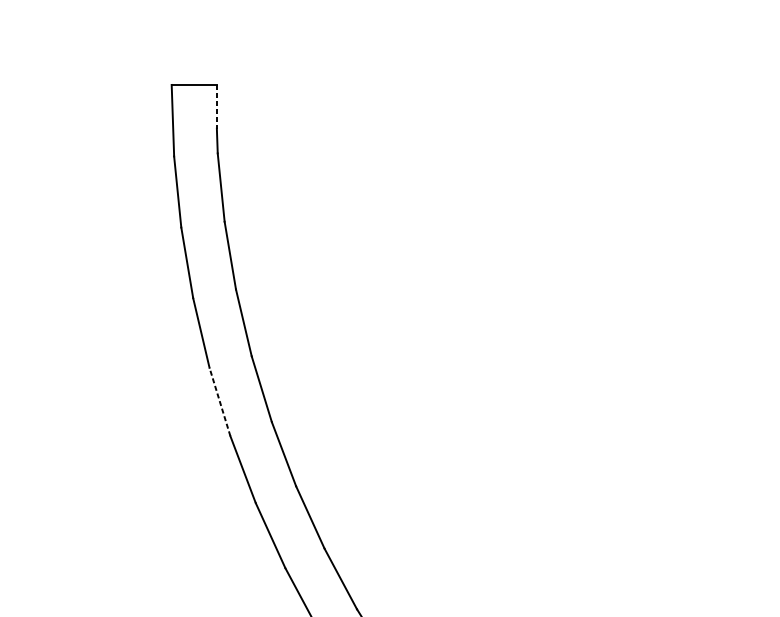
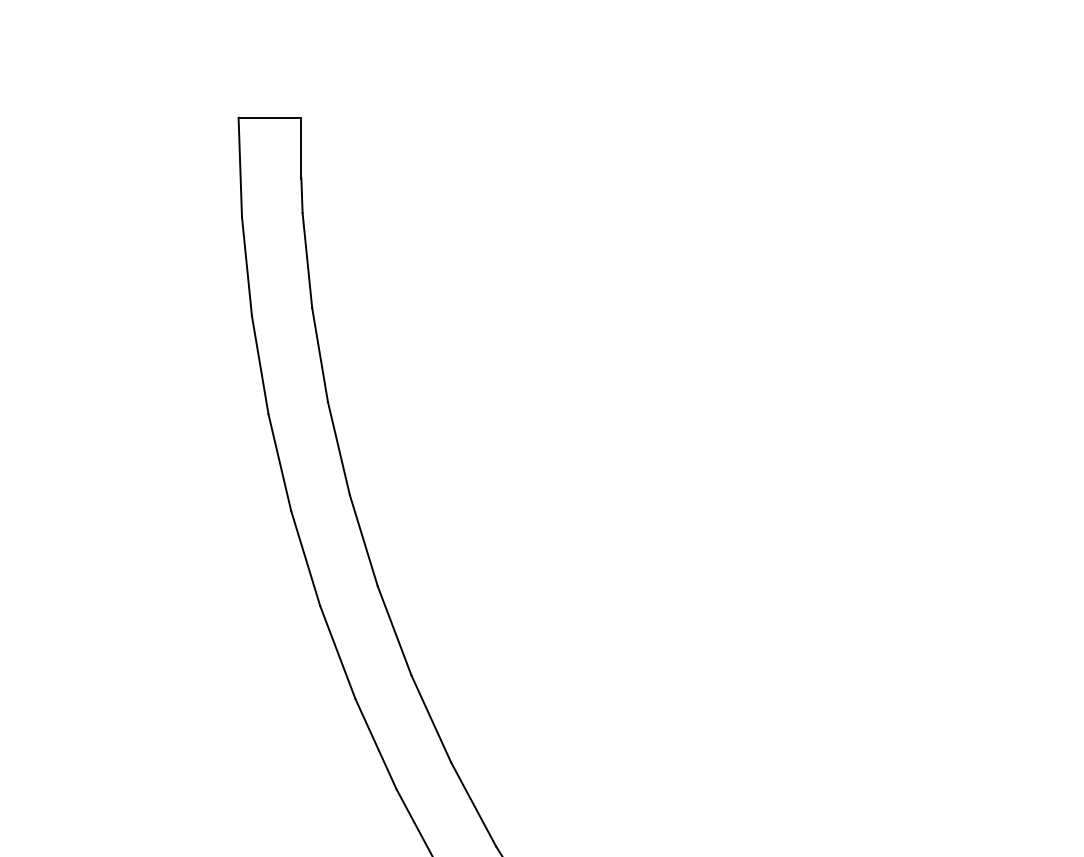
line: (216, 107) -> (301, 148), dashed -> solid
line: (219, 402) -> (305, 558), dashed -> solid

